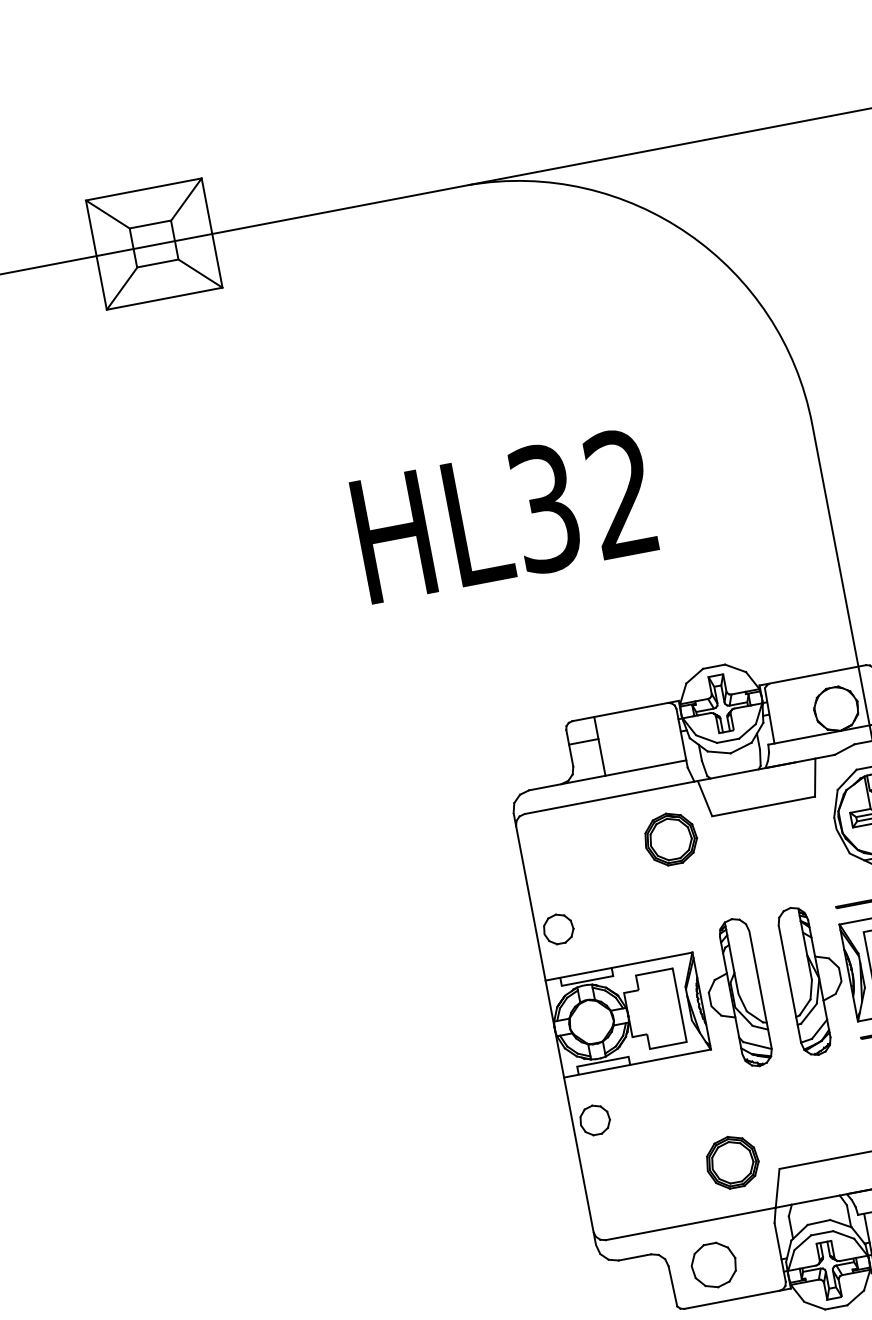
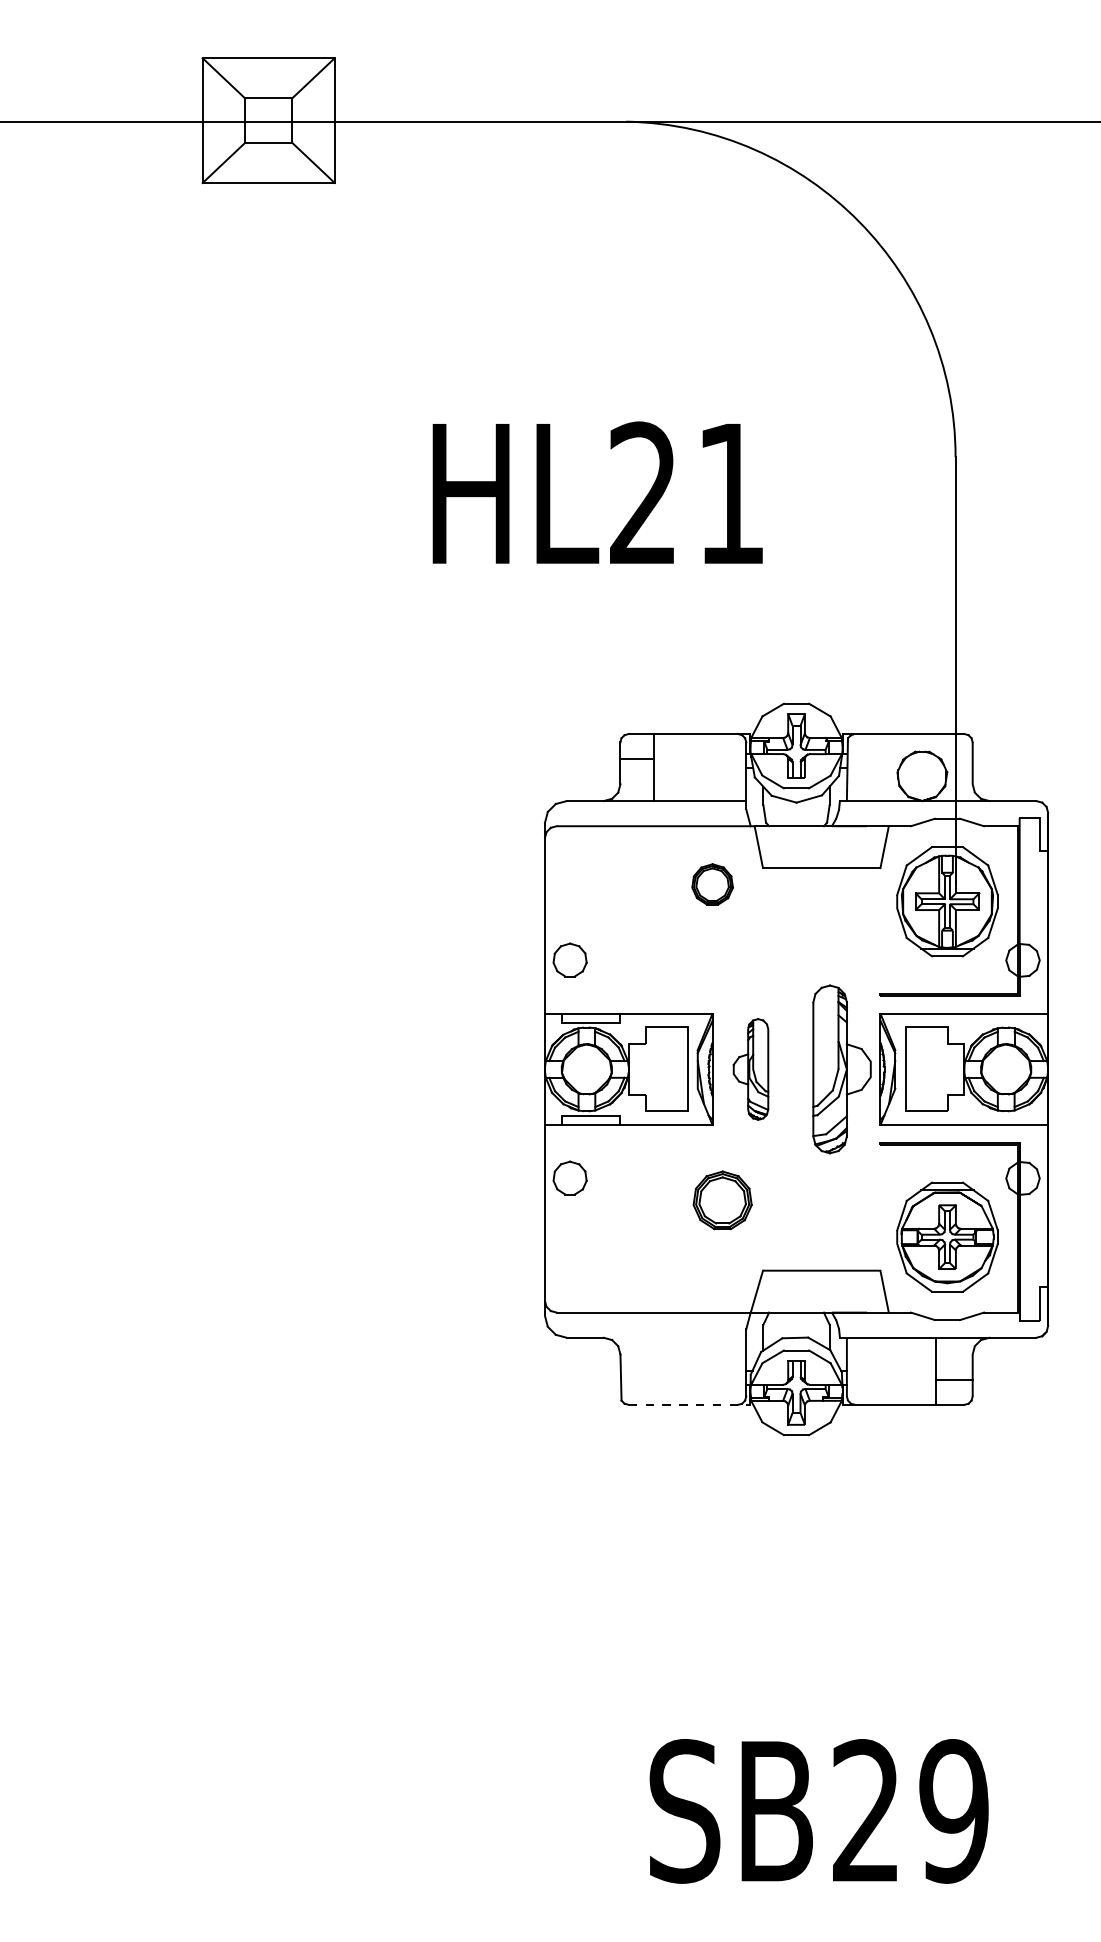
text: (582, 500) -> (686, 493), HL32 -> HL21
part: (670, 839) -> (712, 884), size x0.7
part: (734, 994) -> (750, 1069), size x0.6
part: (732, 1162) -> (722, 1200), moved
part: (713, 1265) -> (670, 1363), removed
line: (737, 1298) -> (689, 1404), solid -> dashed

